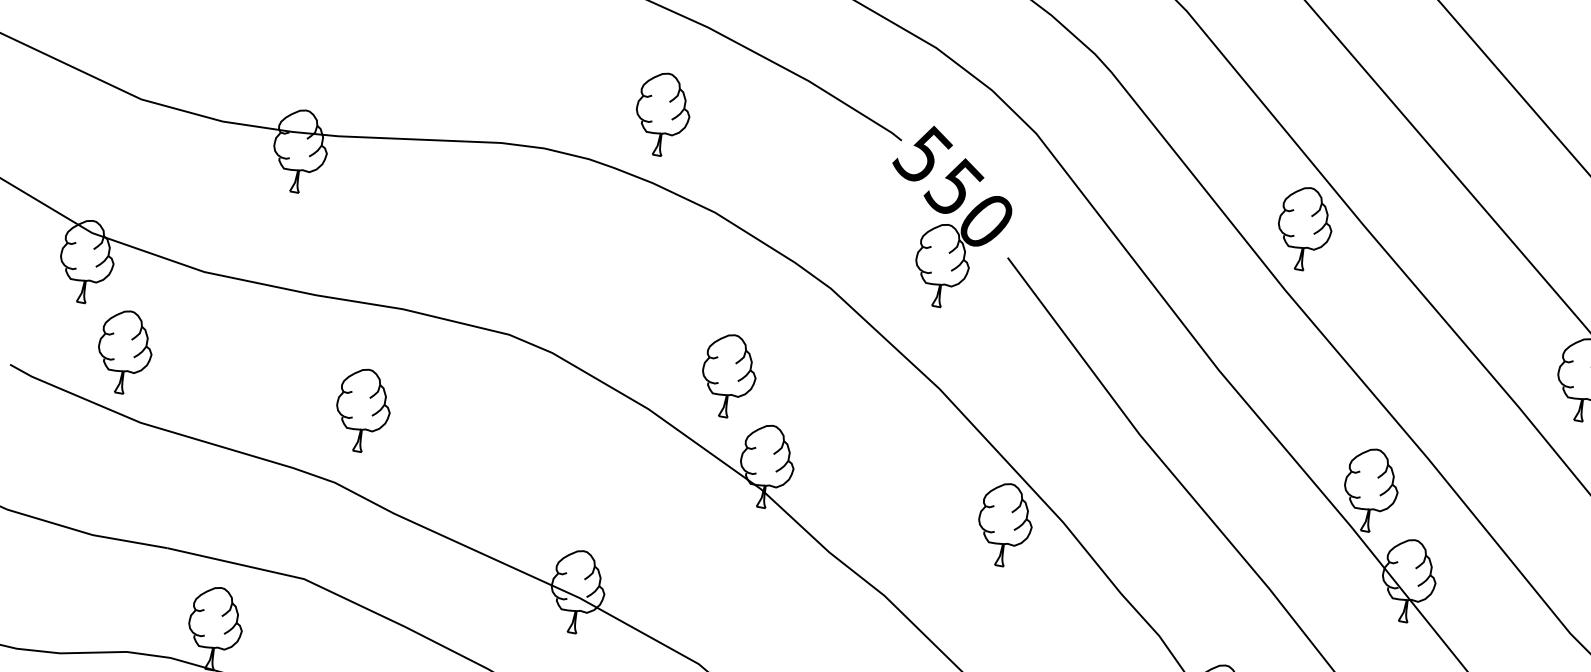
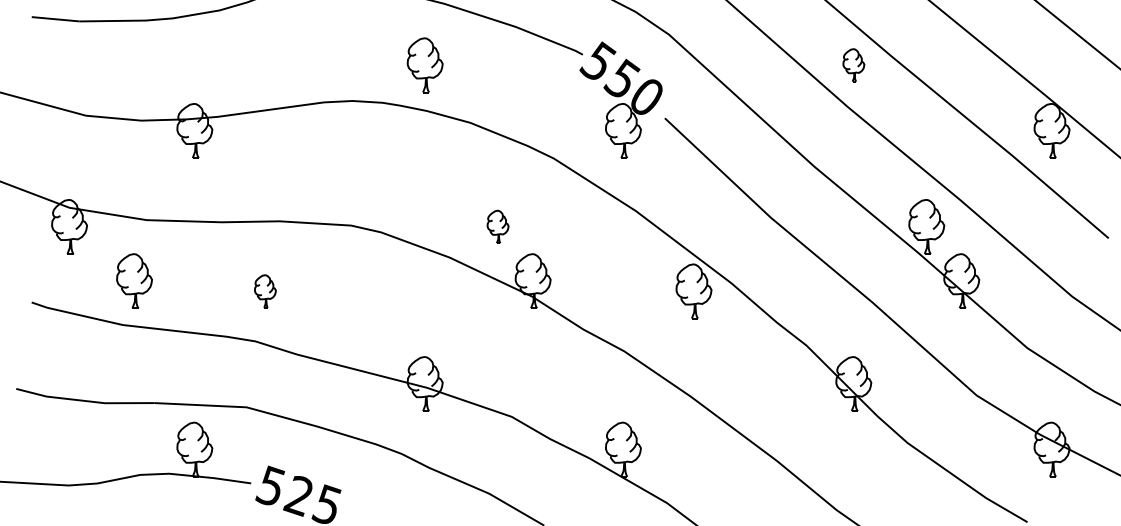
part: (1304, 228) -> (853, 65), size x0.6
part: (125, 351) -> (134, 280), moved
part: (728, 375) -> (497, 226), size x0.6
part: (363, 410) -> (265, 291), size x0.6

